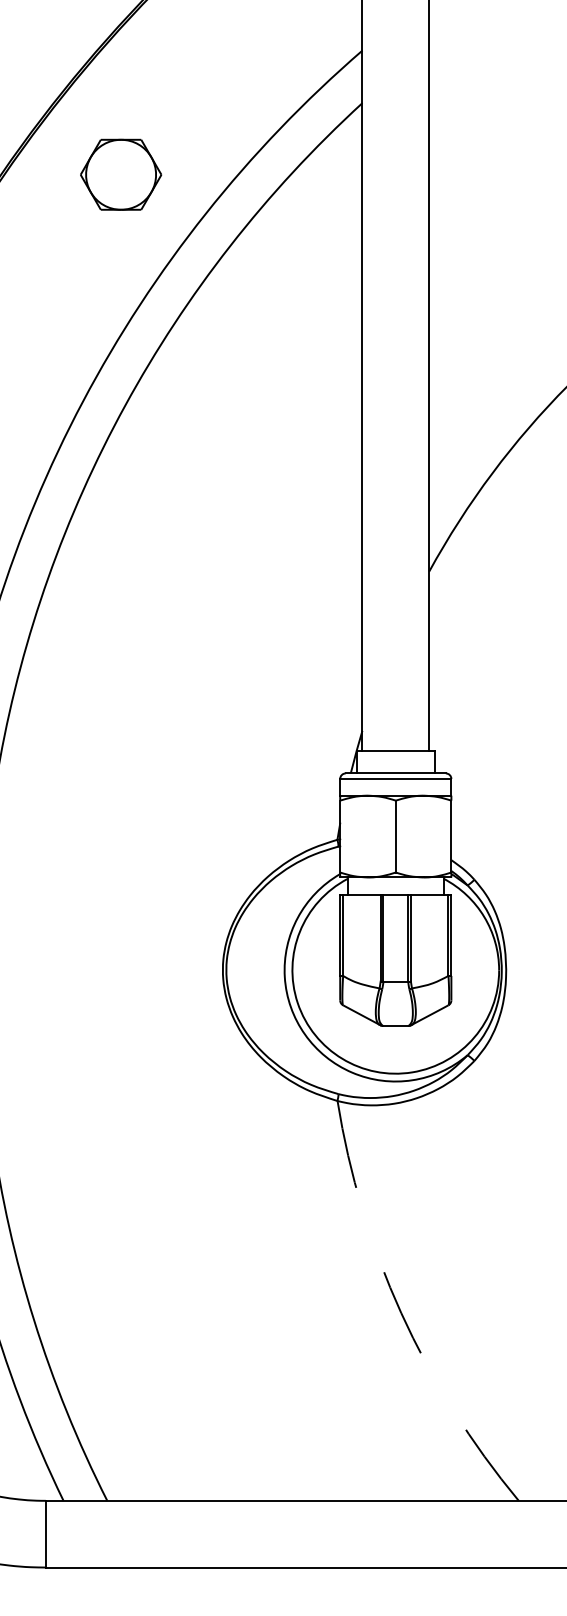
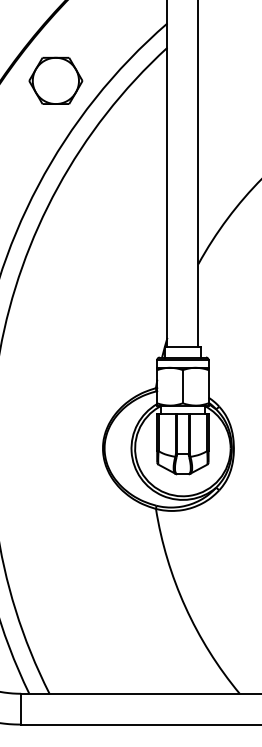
part: (120, 174) -> (55, 80), size x1.43
arc: (401, 1312) -> (185, 606), dashed -> solid

